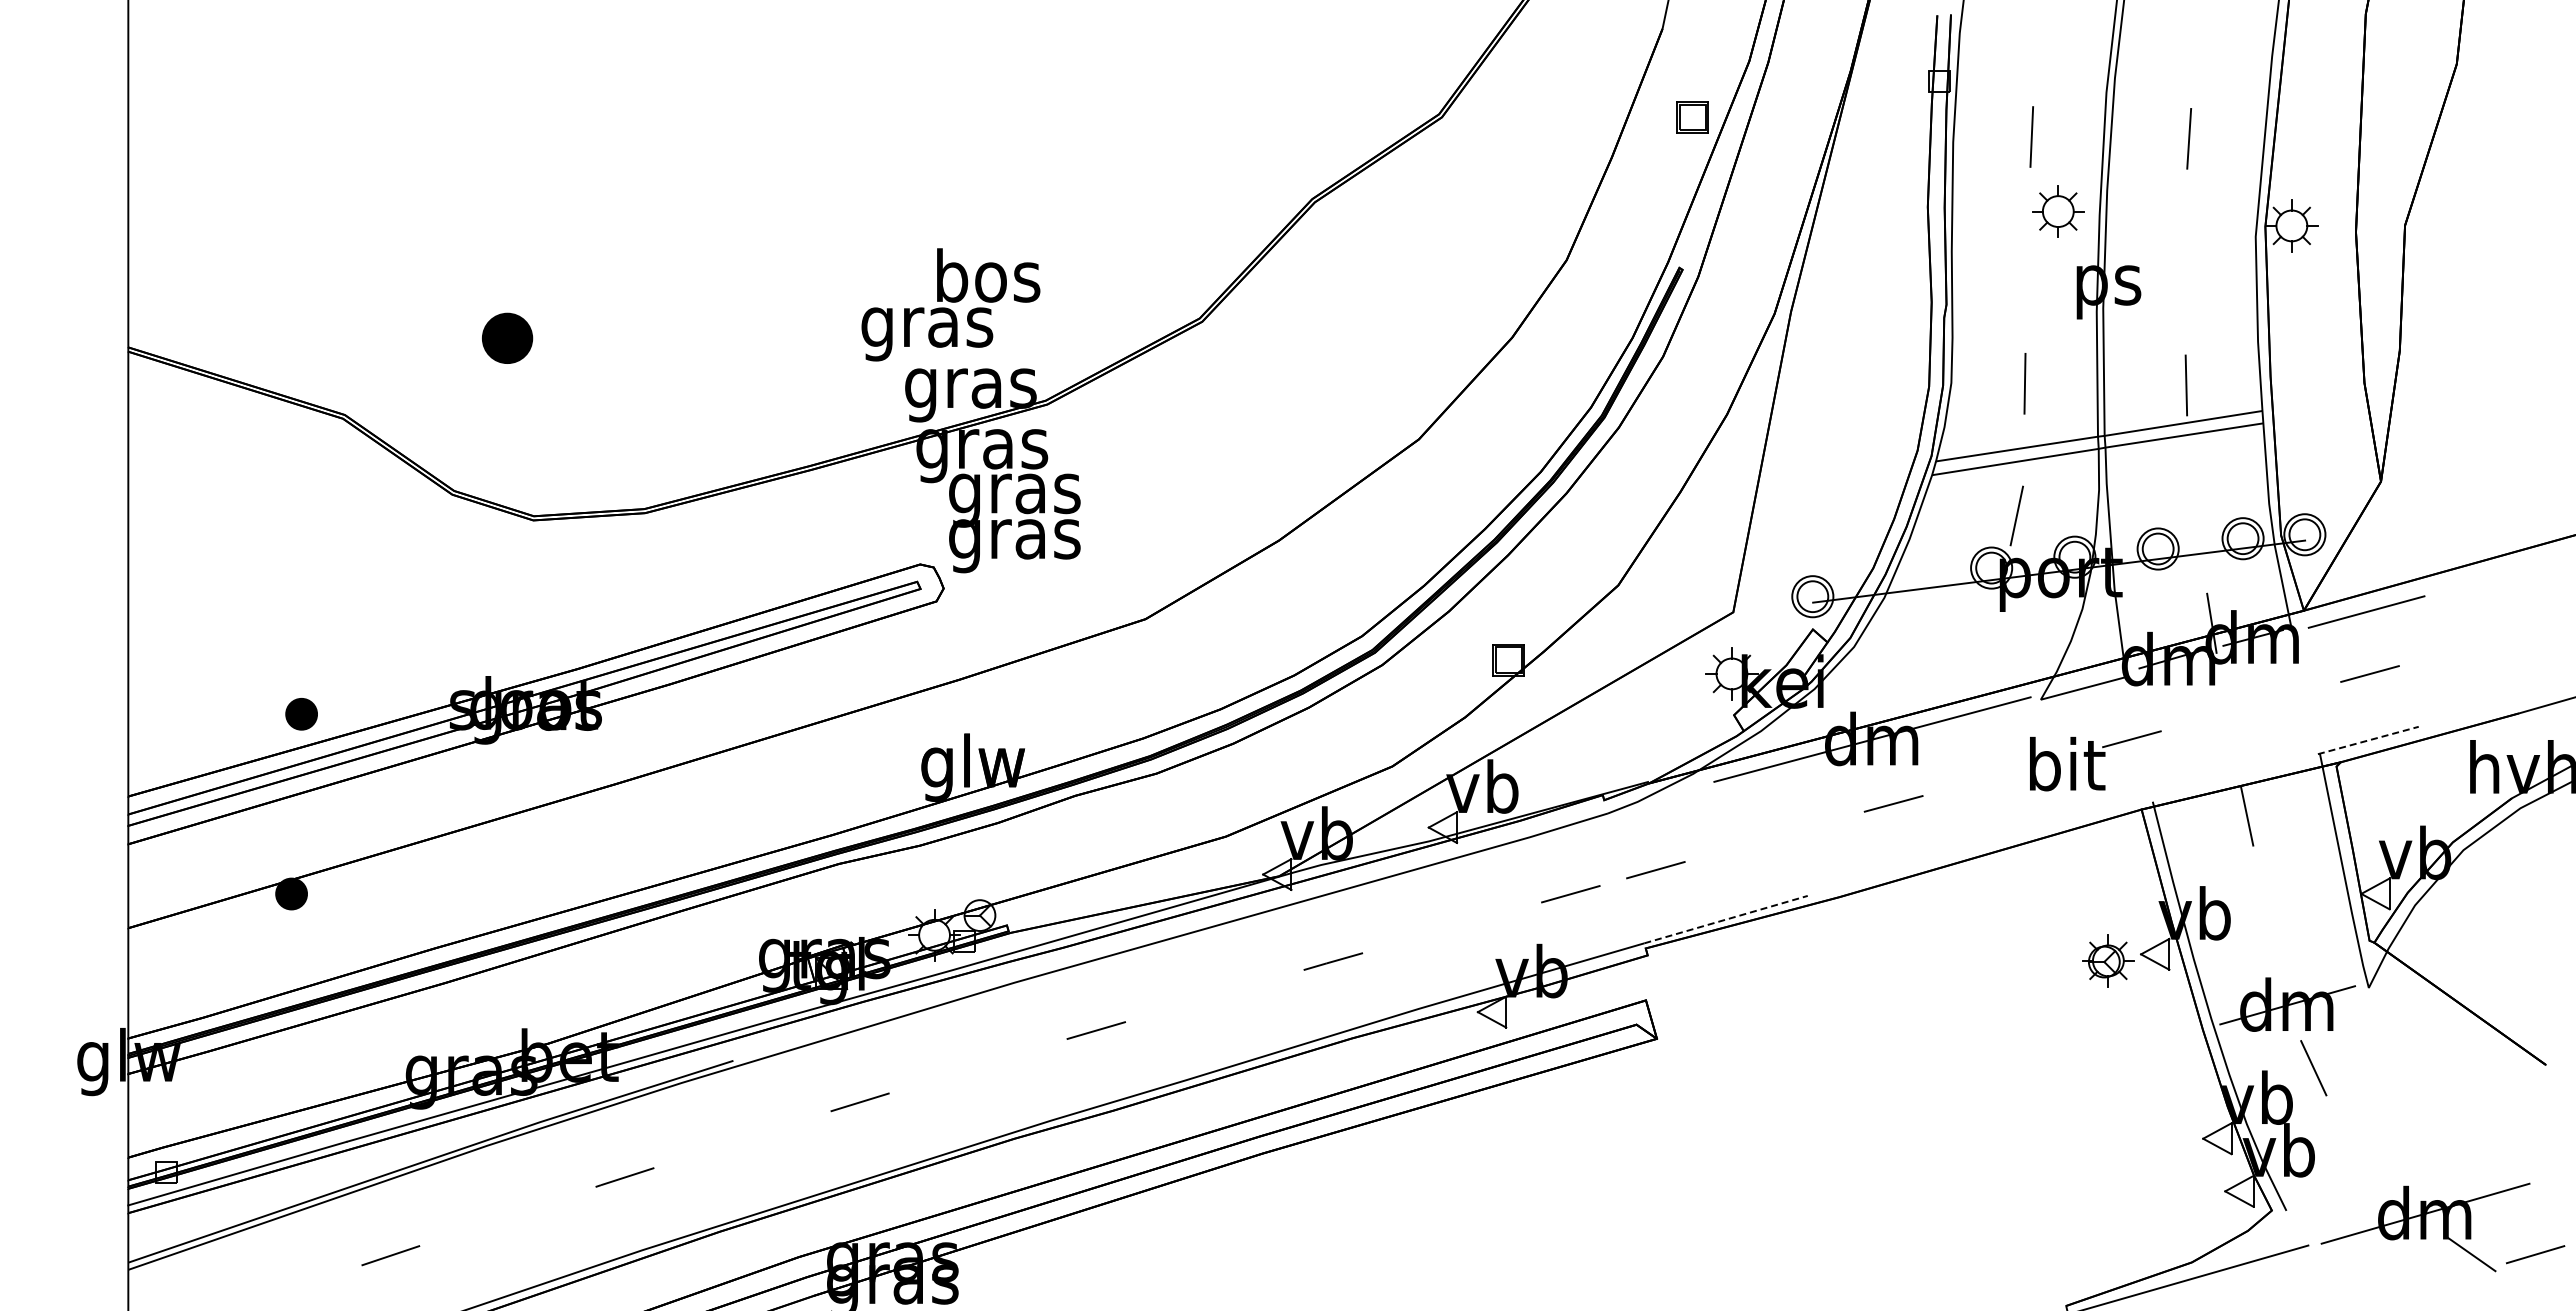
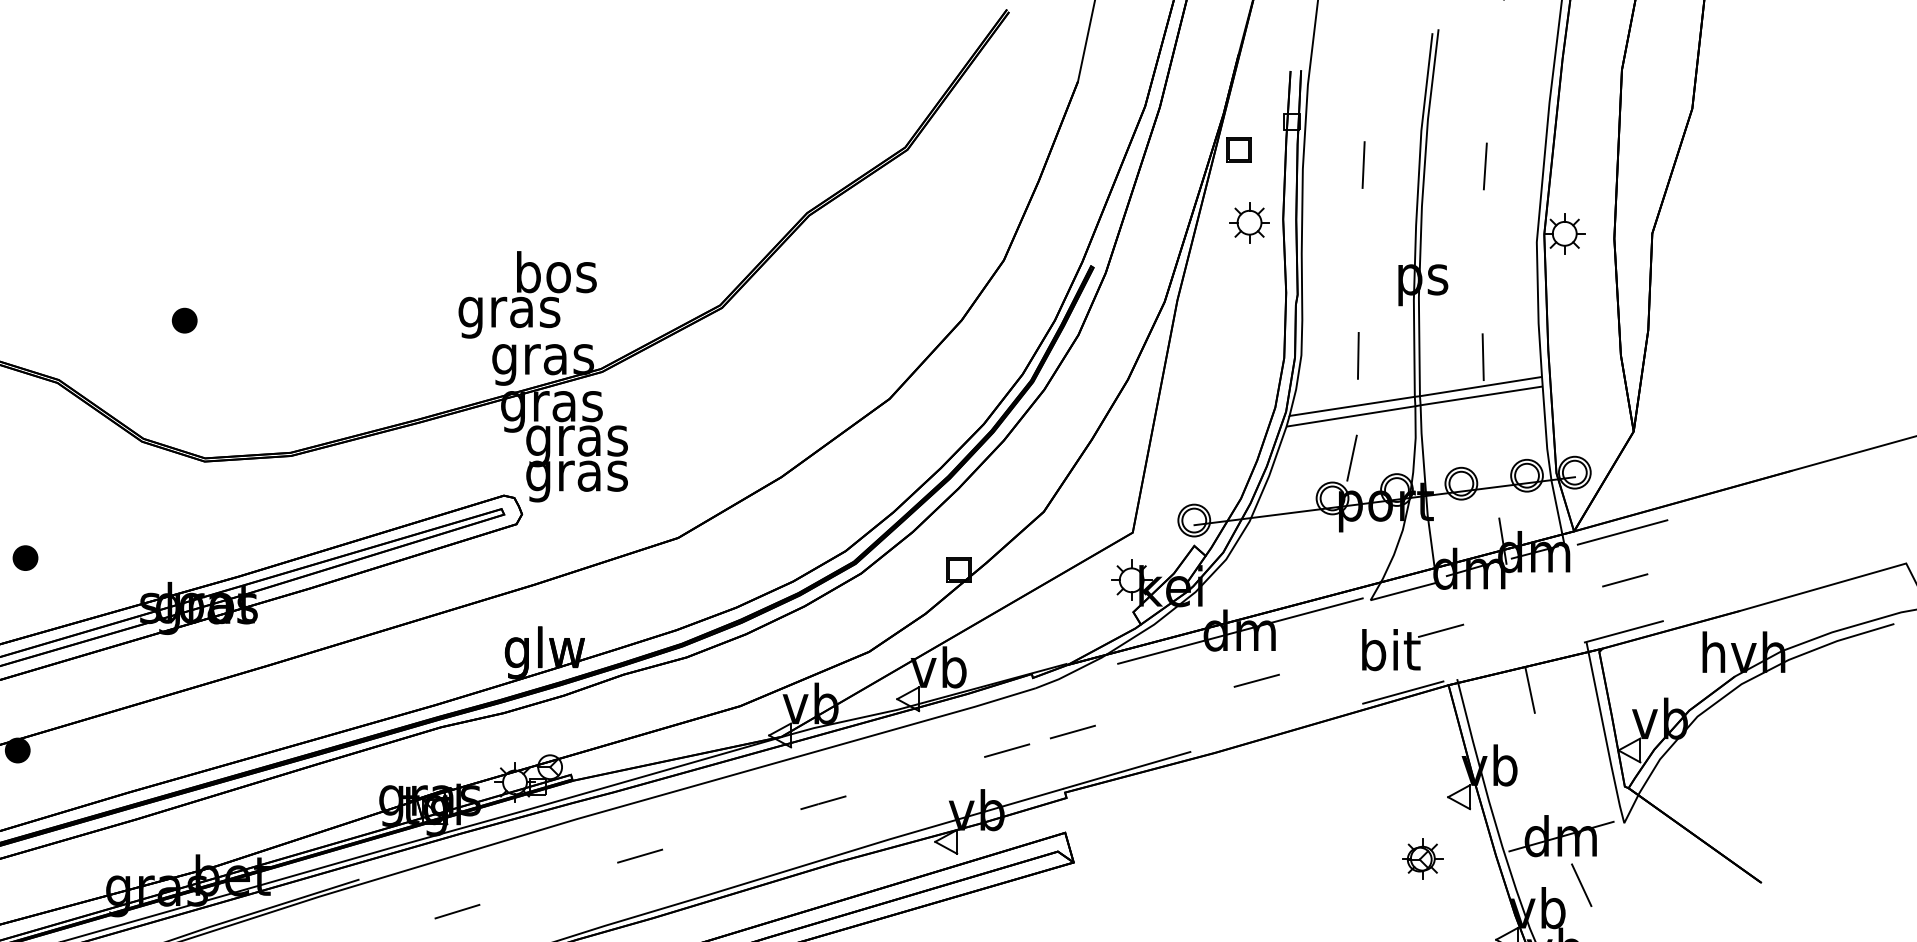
part: (1692, 117) -> (1238, 149), moved
part: (2058, 211) -> (1249, 222), moved
part: (507, 337) -> (184, 320), size x0.62
part: (301, 714) -> (25, 558), moved
line: (2368, 740) -> (1624, 631), dashed -> solid
line: (2082, 818) -> (1402, 692), added
line: (1726, 919) -> (1127, 770), dashed -> solid
part: (2108, 960) -> (1422, 858), moved

